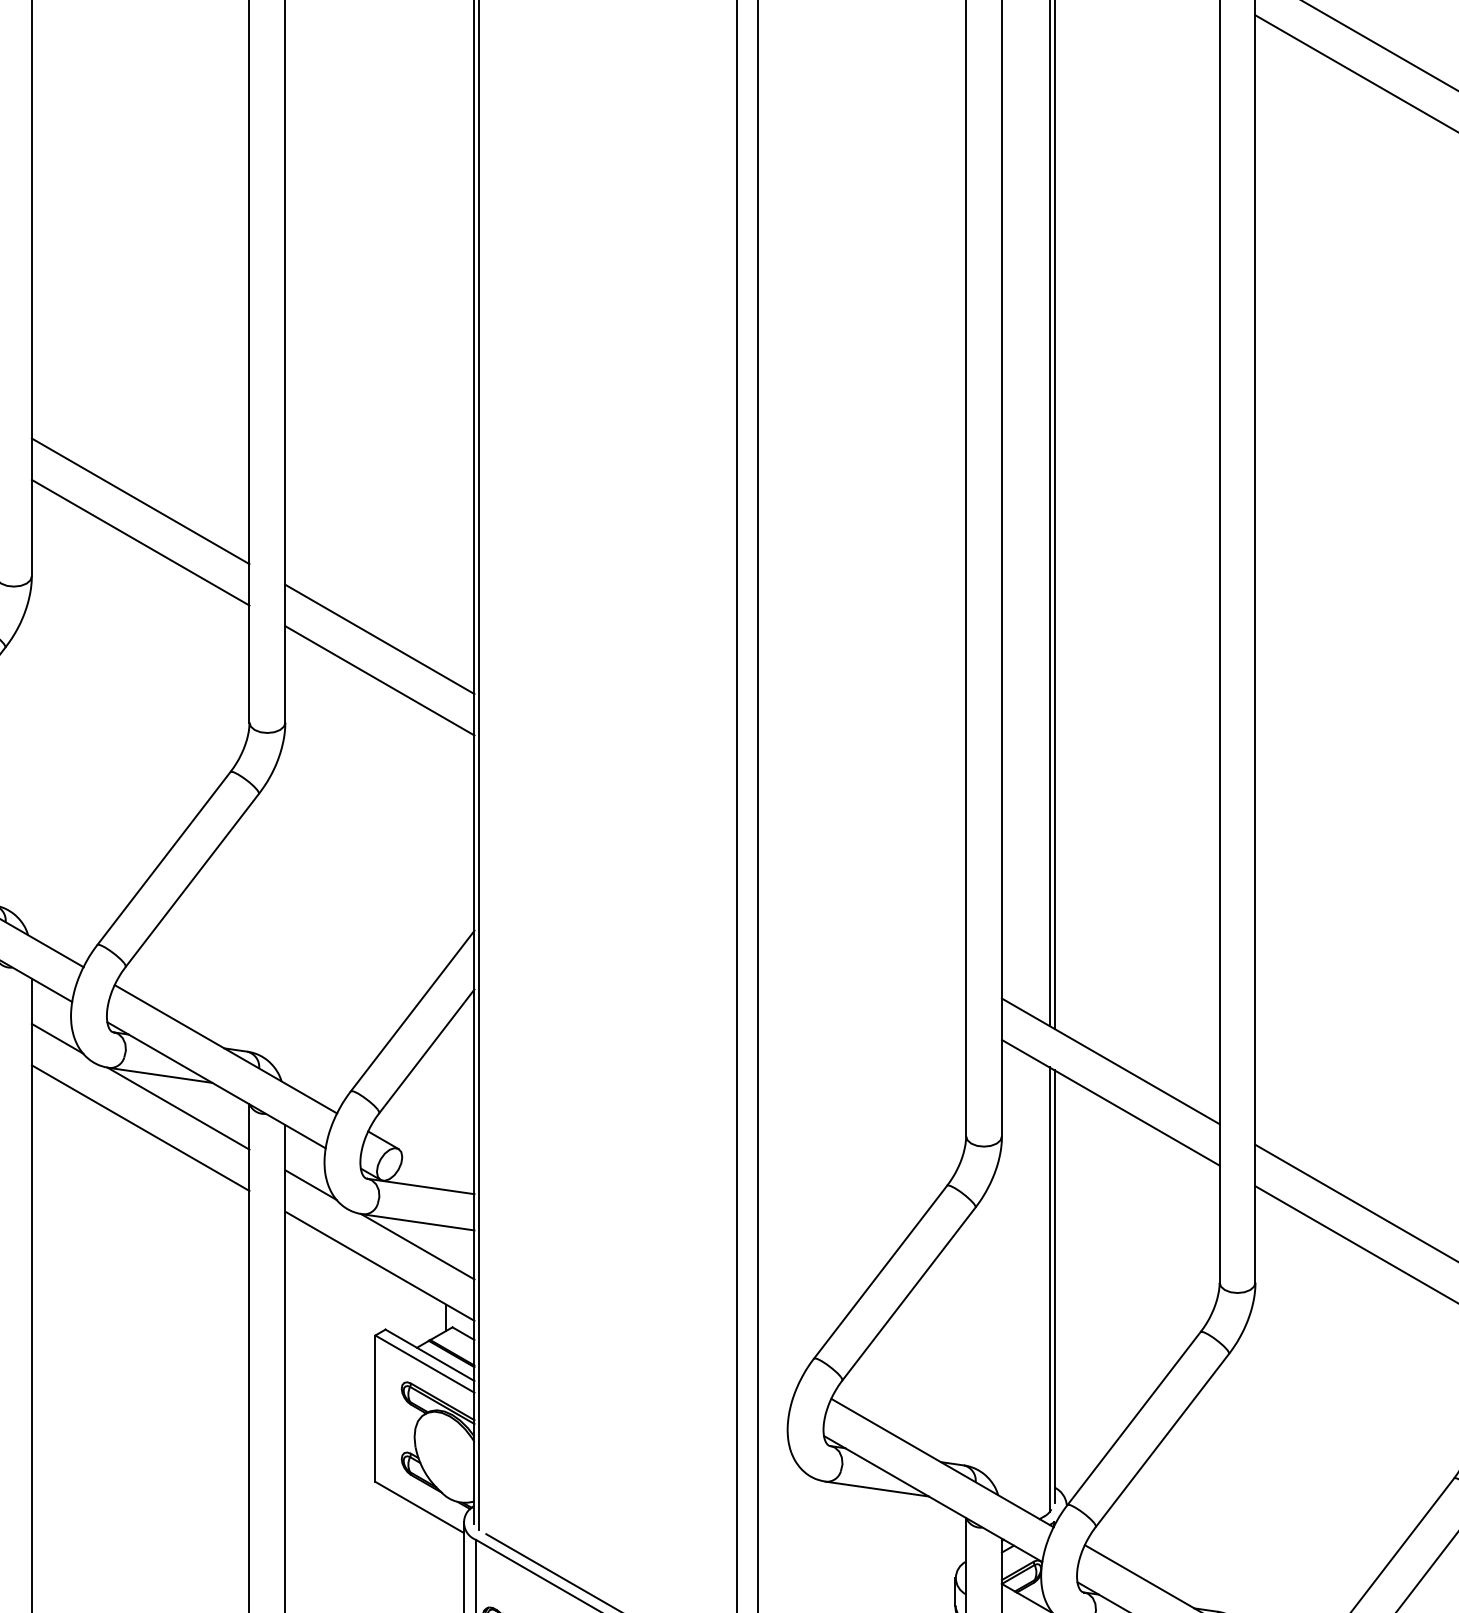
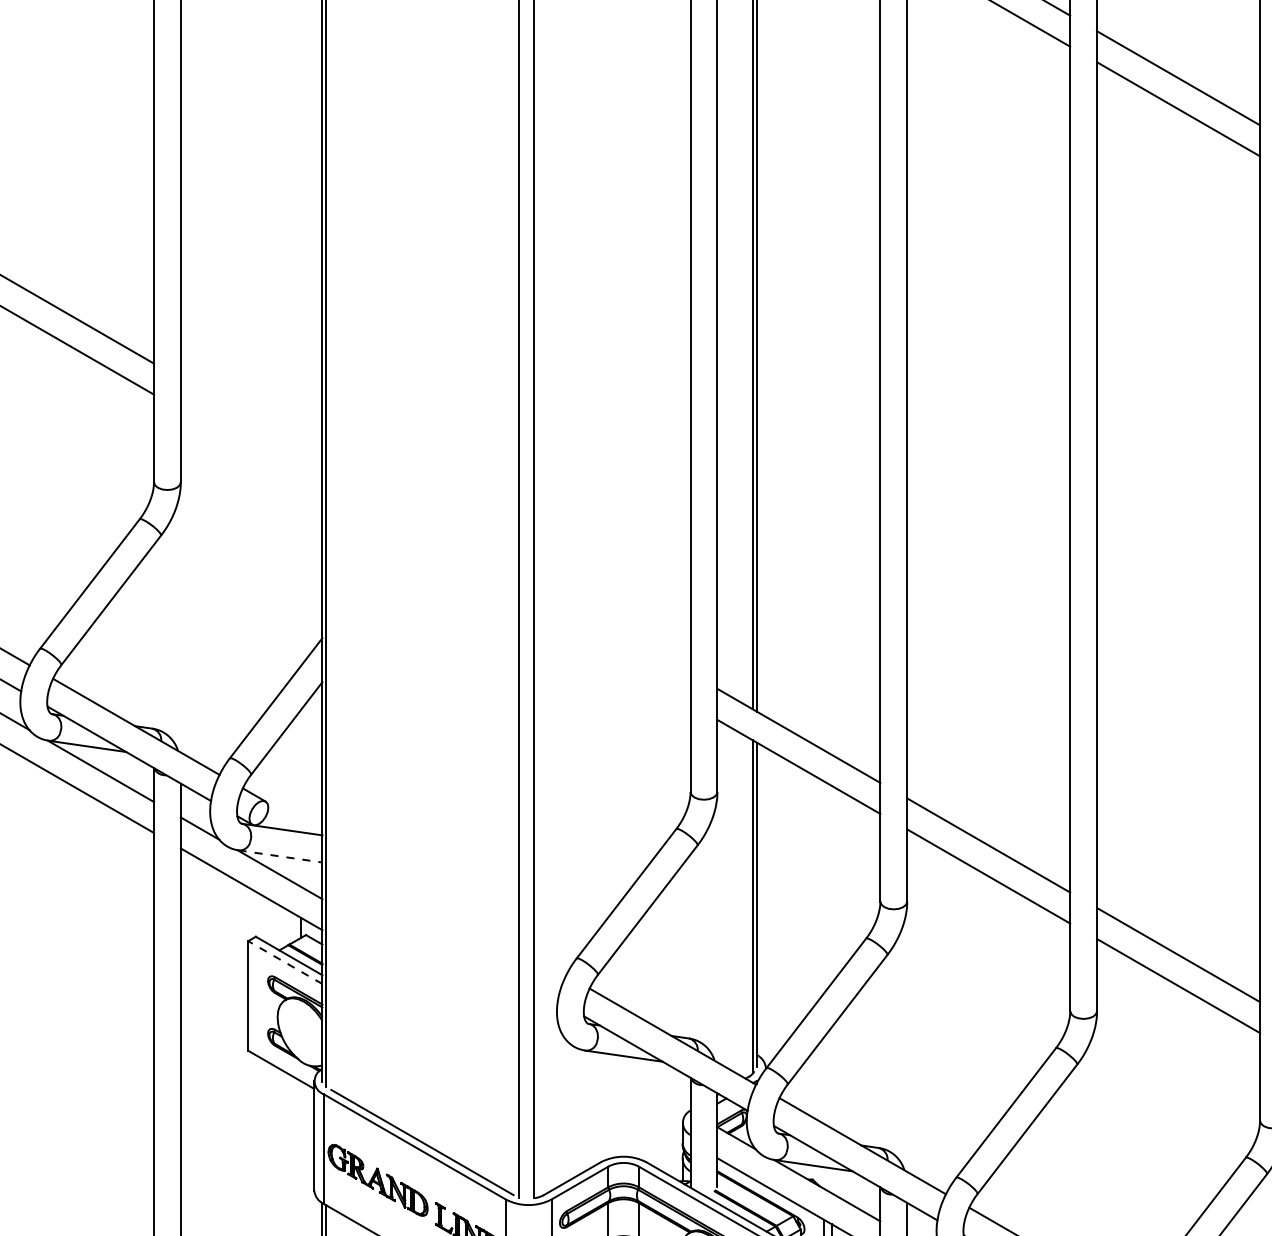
line: (379, 638) -> (251, 419), removed
line: (379, 680) -> (251, 450), removed
line: (419, 1222) -> (281, 856), solid -> dashed
line: (425, 1363) -> (285, 962), solid -> dashed

